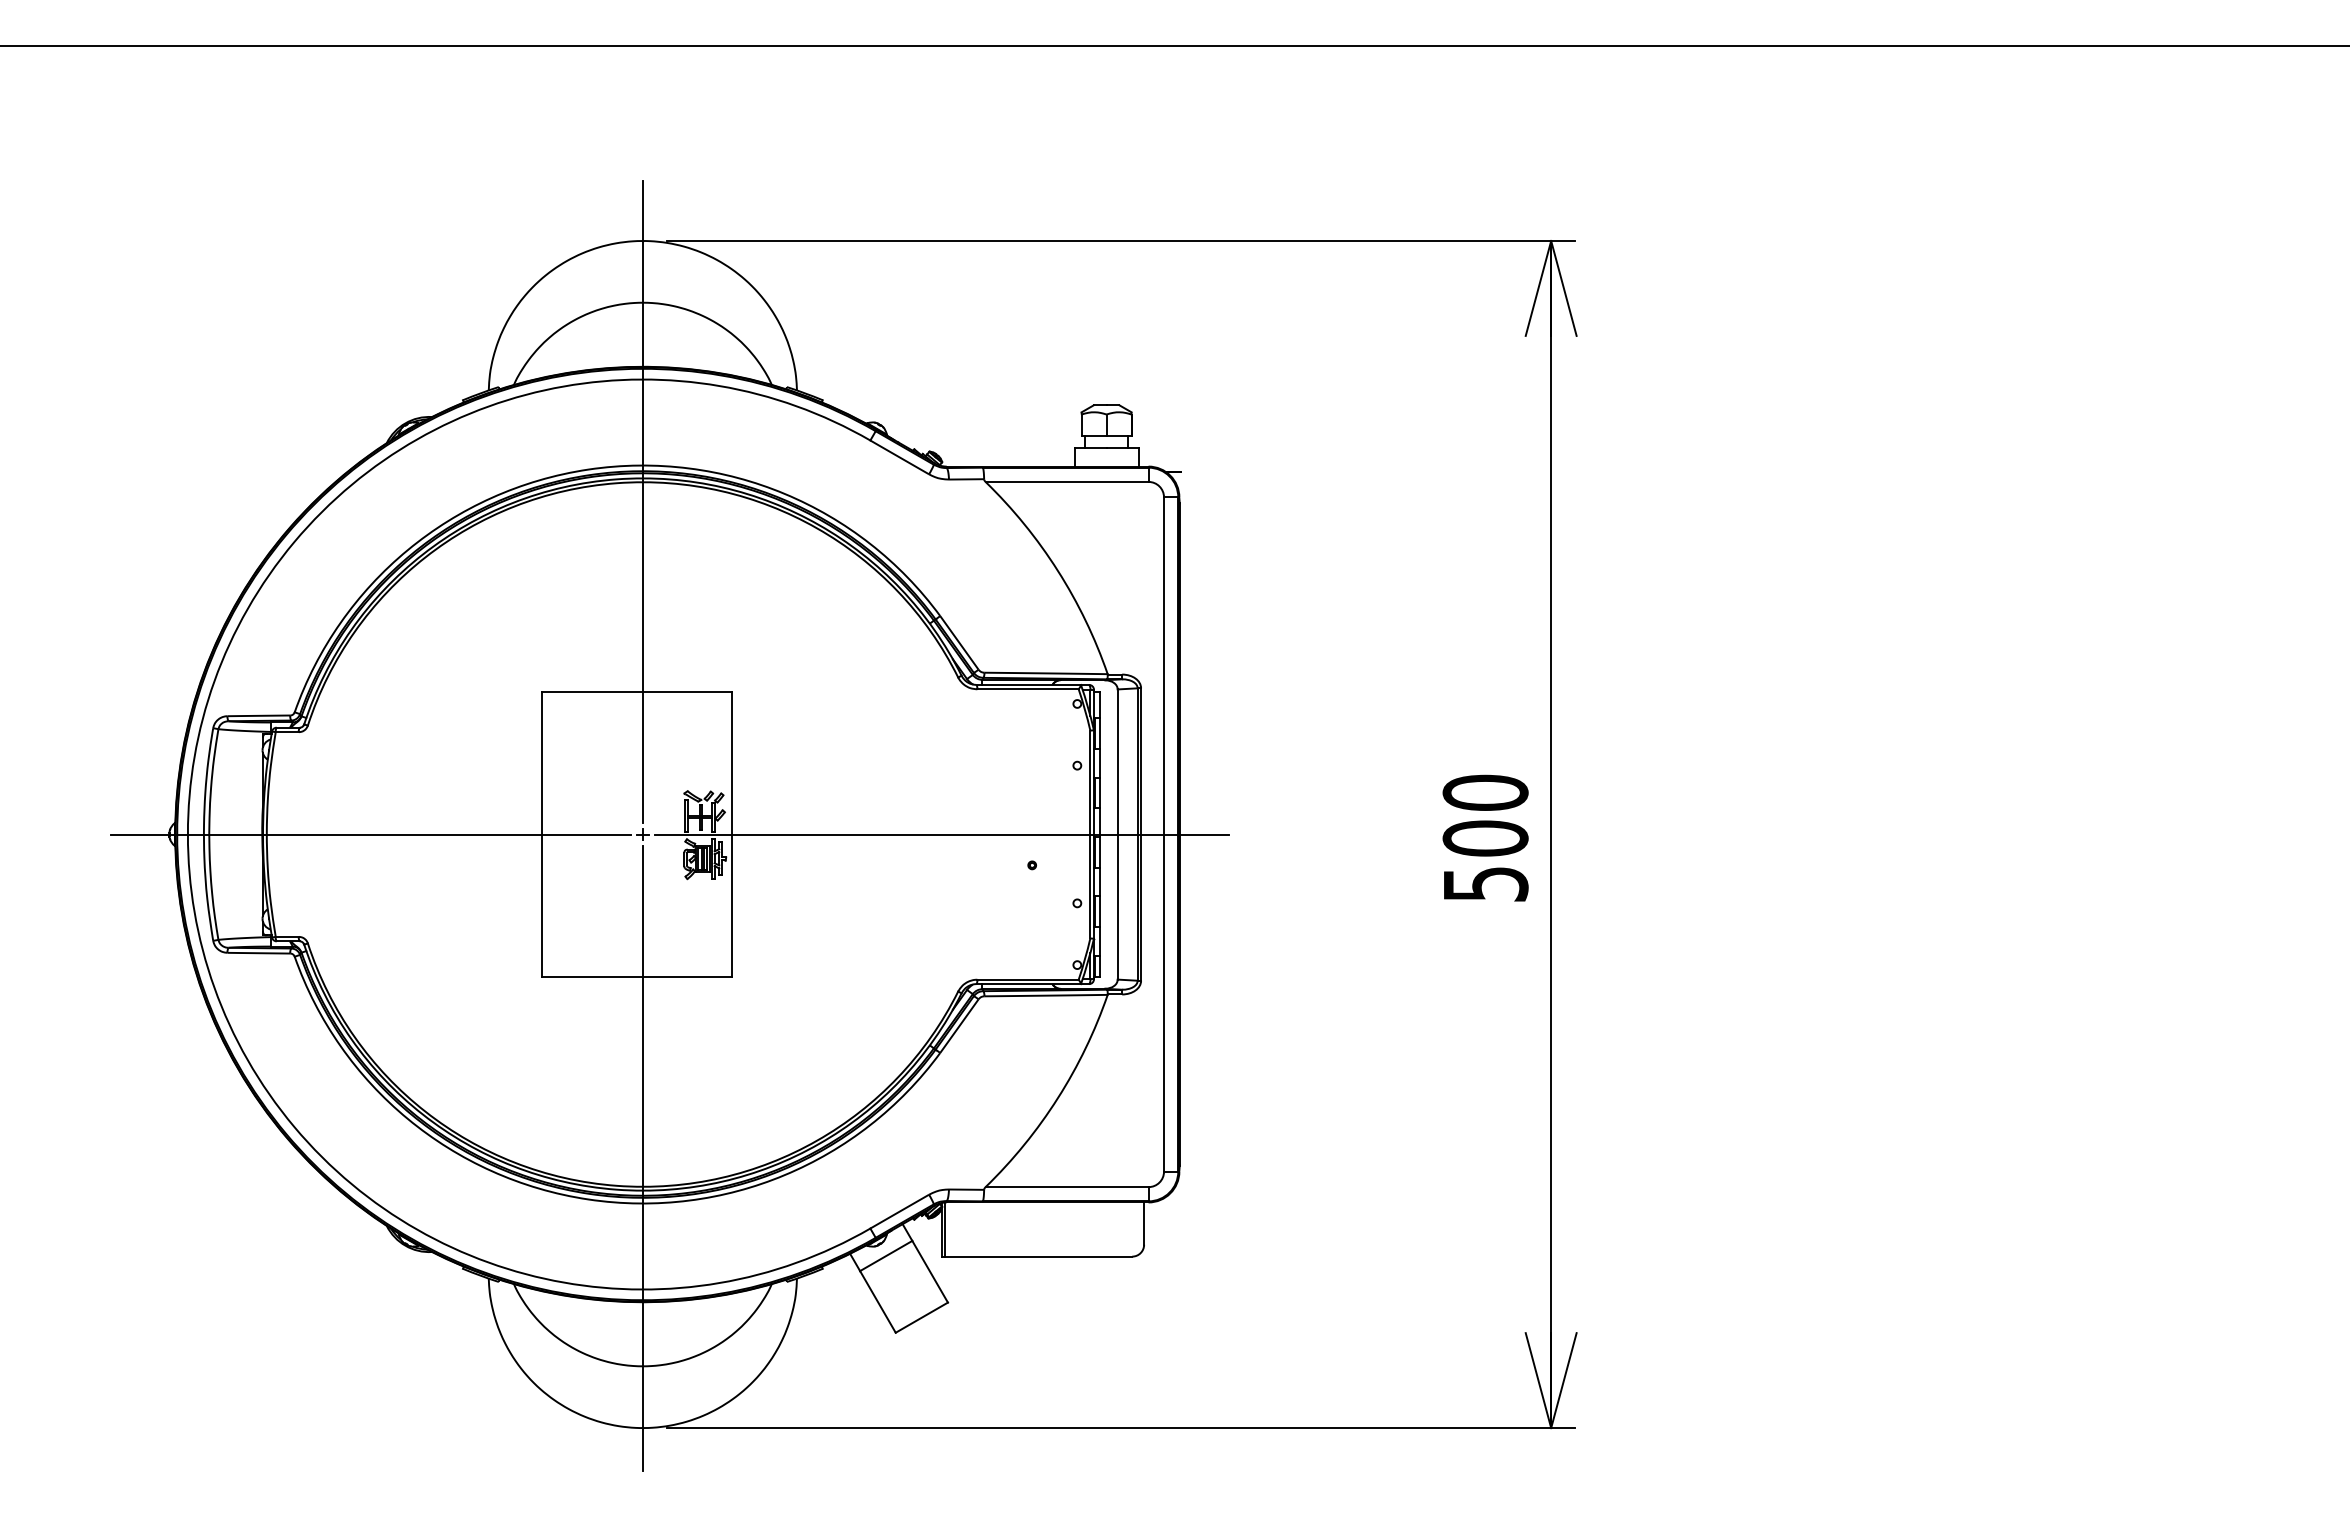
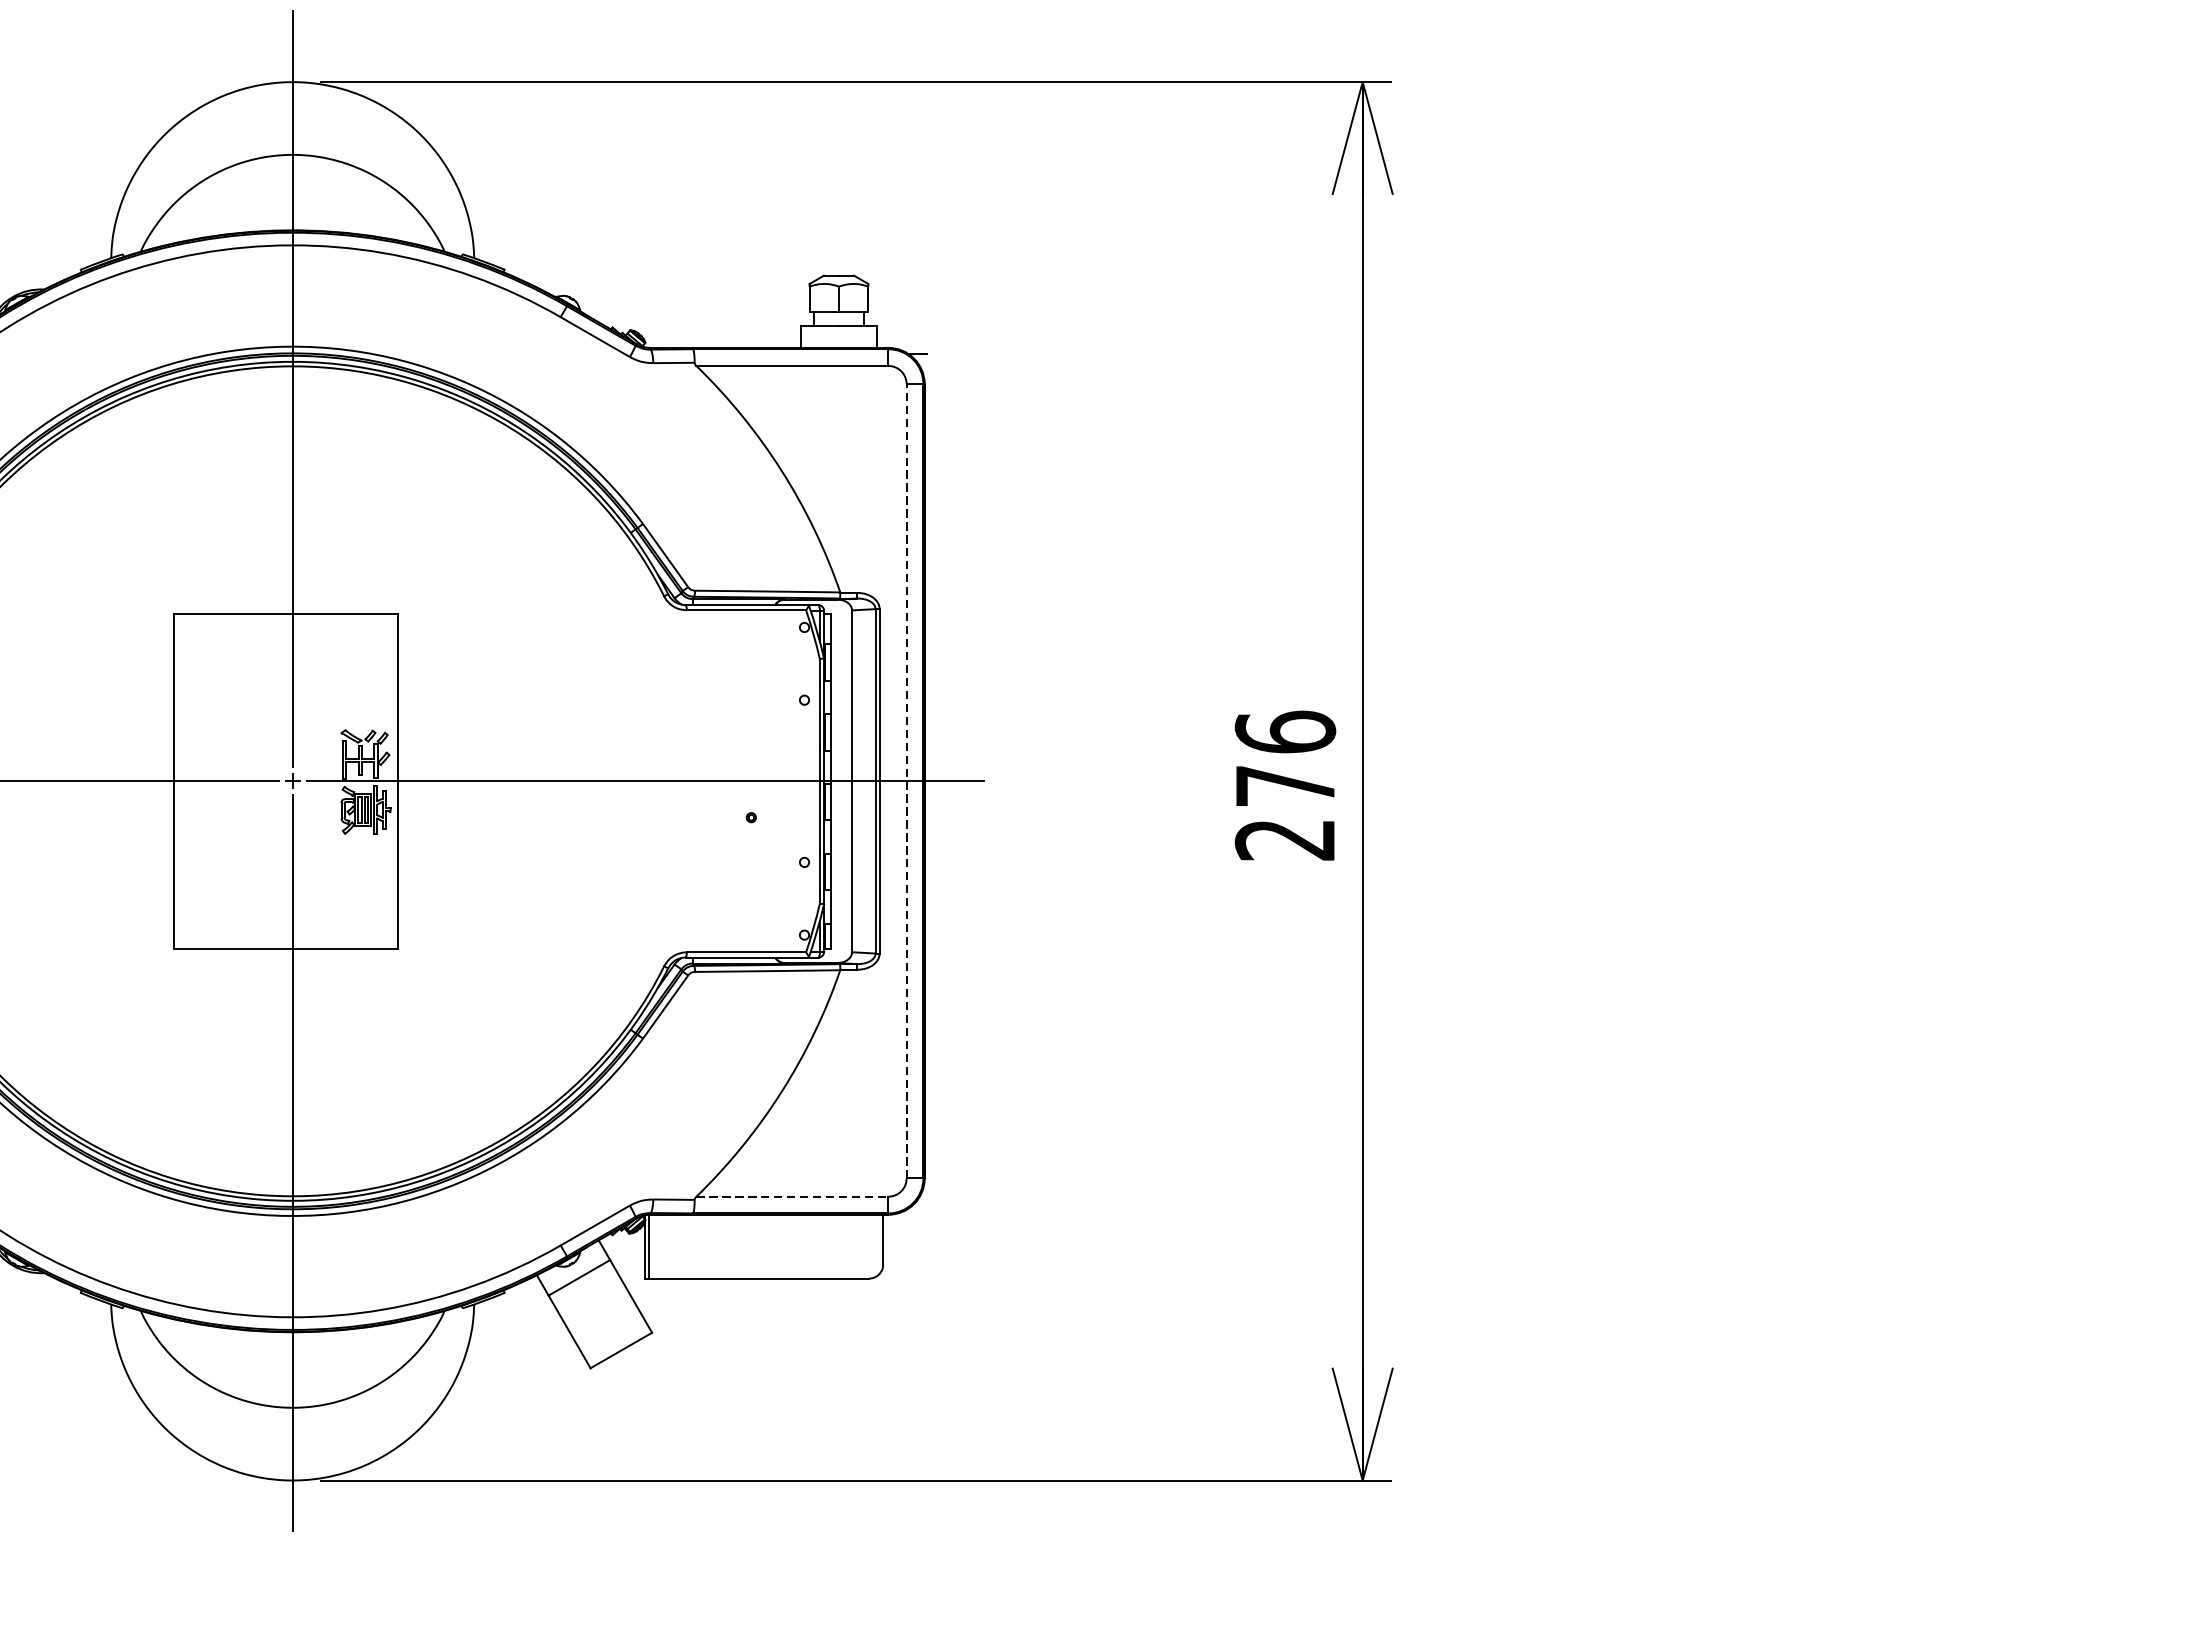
line: (1164, 834) -> (907, 781), solid -> dashed
text: (1485, 837) -> (1285, 784), 500 -> 276
line: (1067, 1187) -> (792, 1197), solid -> dashed

